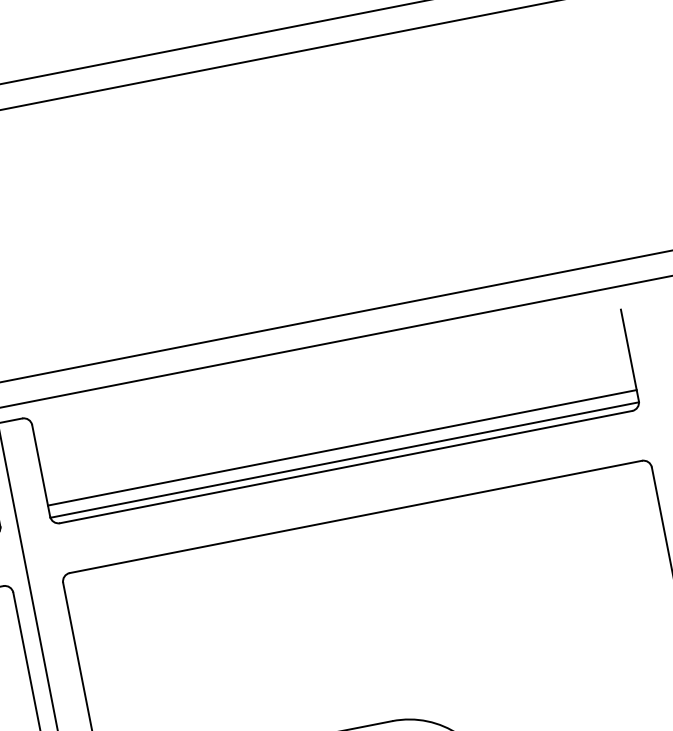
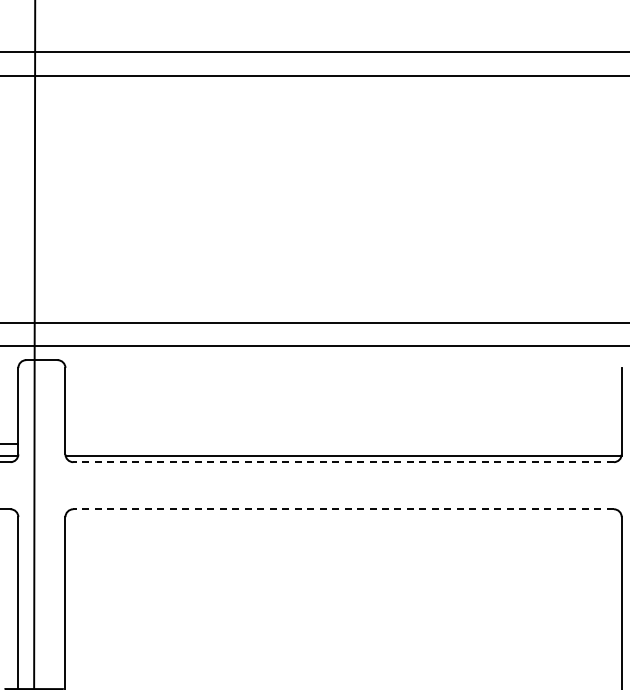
line: (342, 447) -> (343, 443), removed
line: (346, 467) -> (343, 462), solid -> dashed
line: (355, 517) -> (343, 509), solid -> dashed

